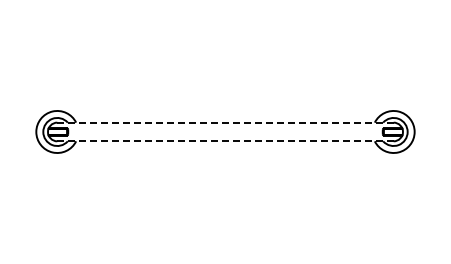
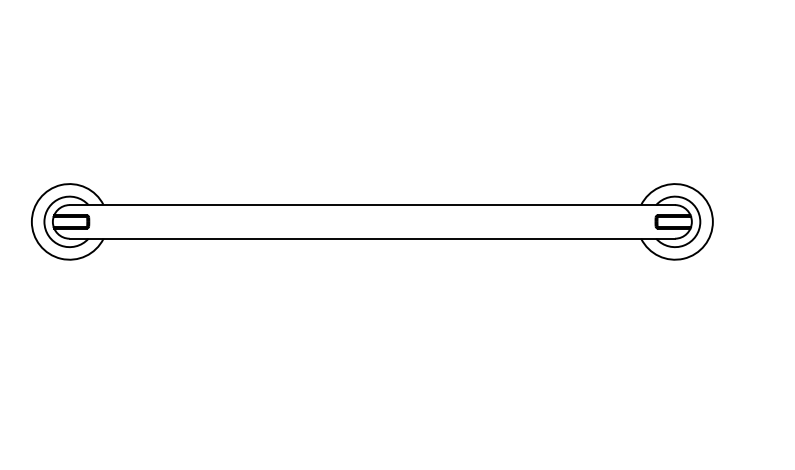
line: (224, 122) -> (370, 204), dashed -> solid
line: (224, 141) -> (370, 239), dashed -> solid

